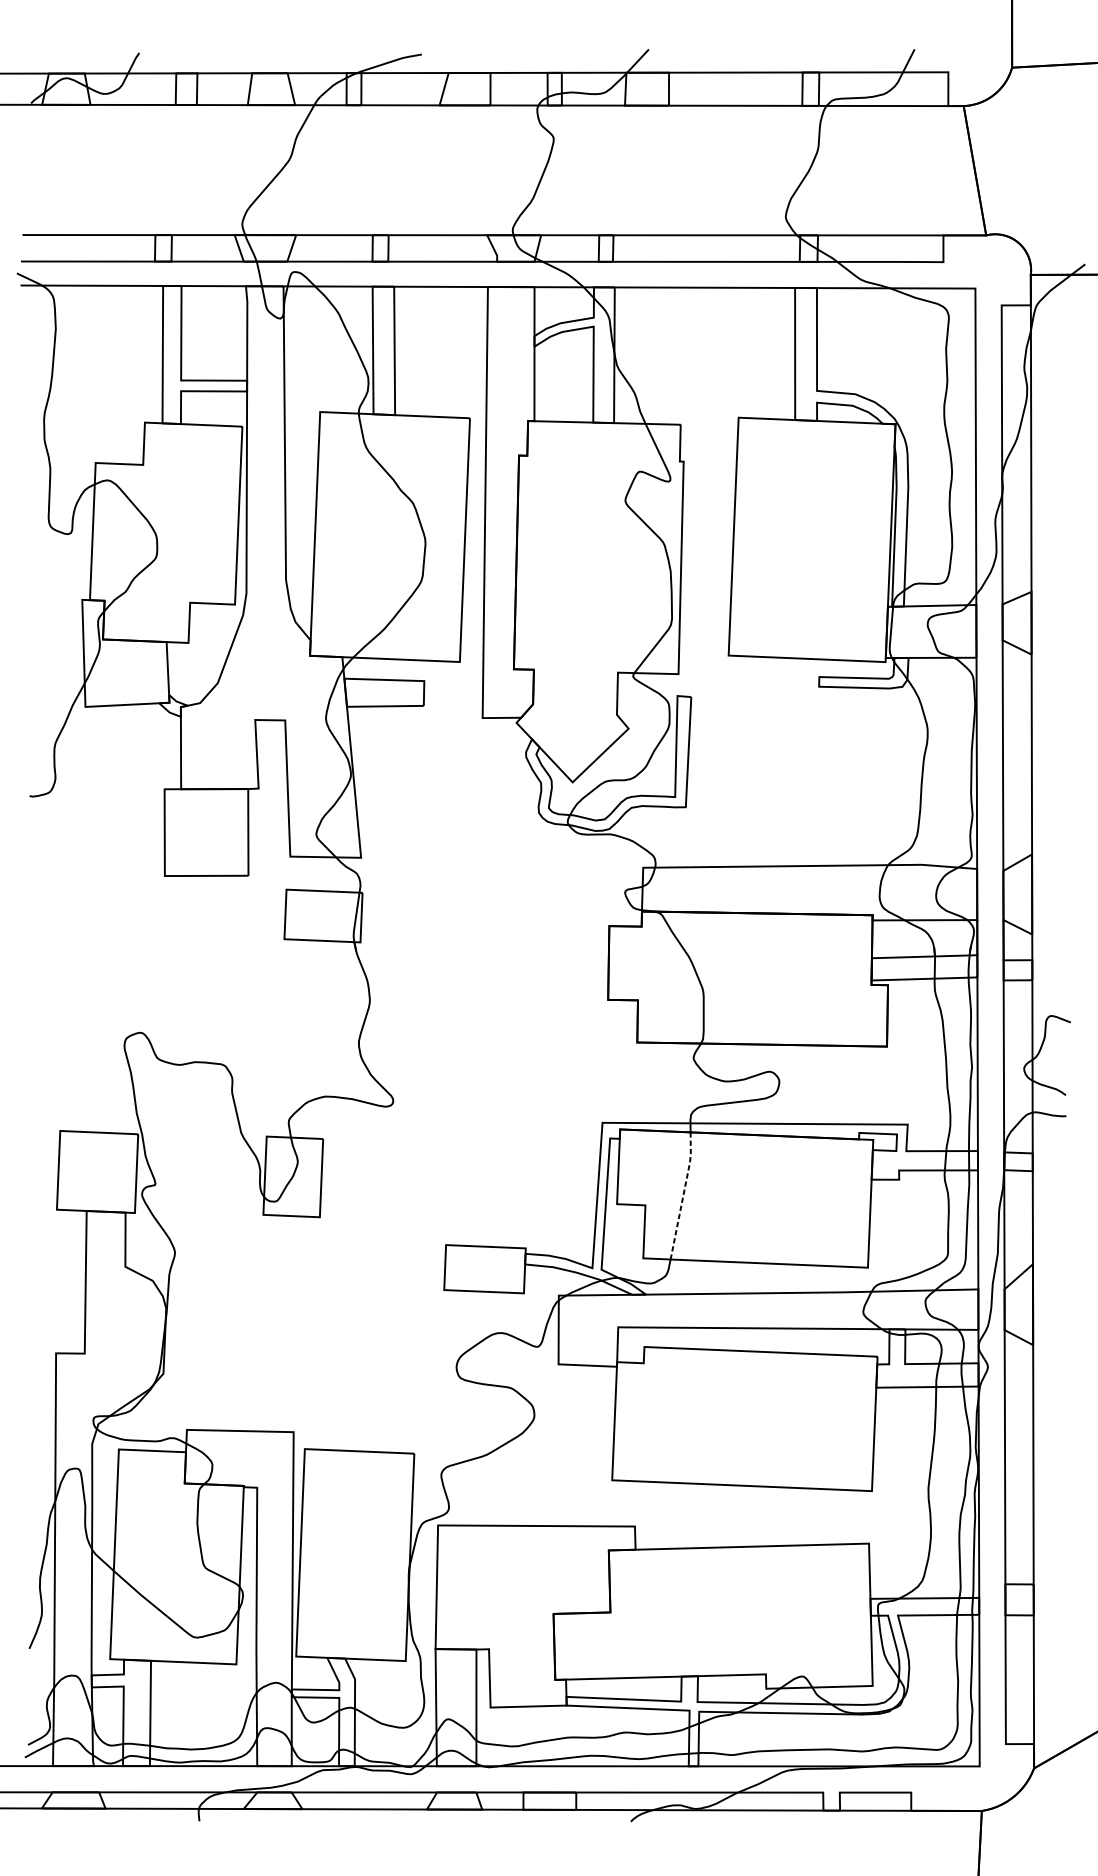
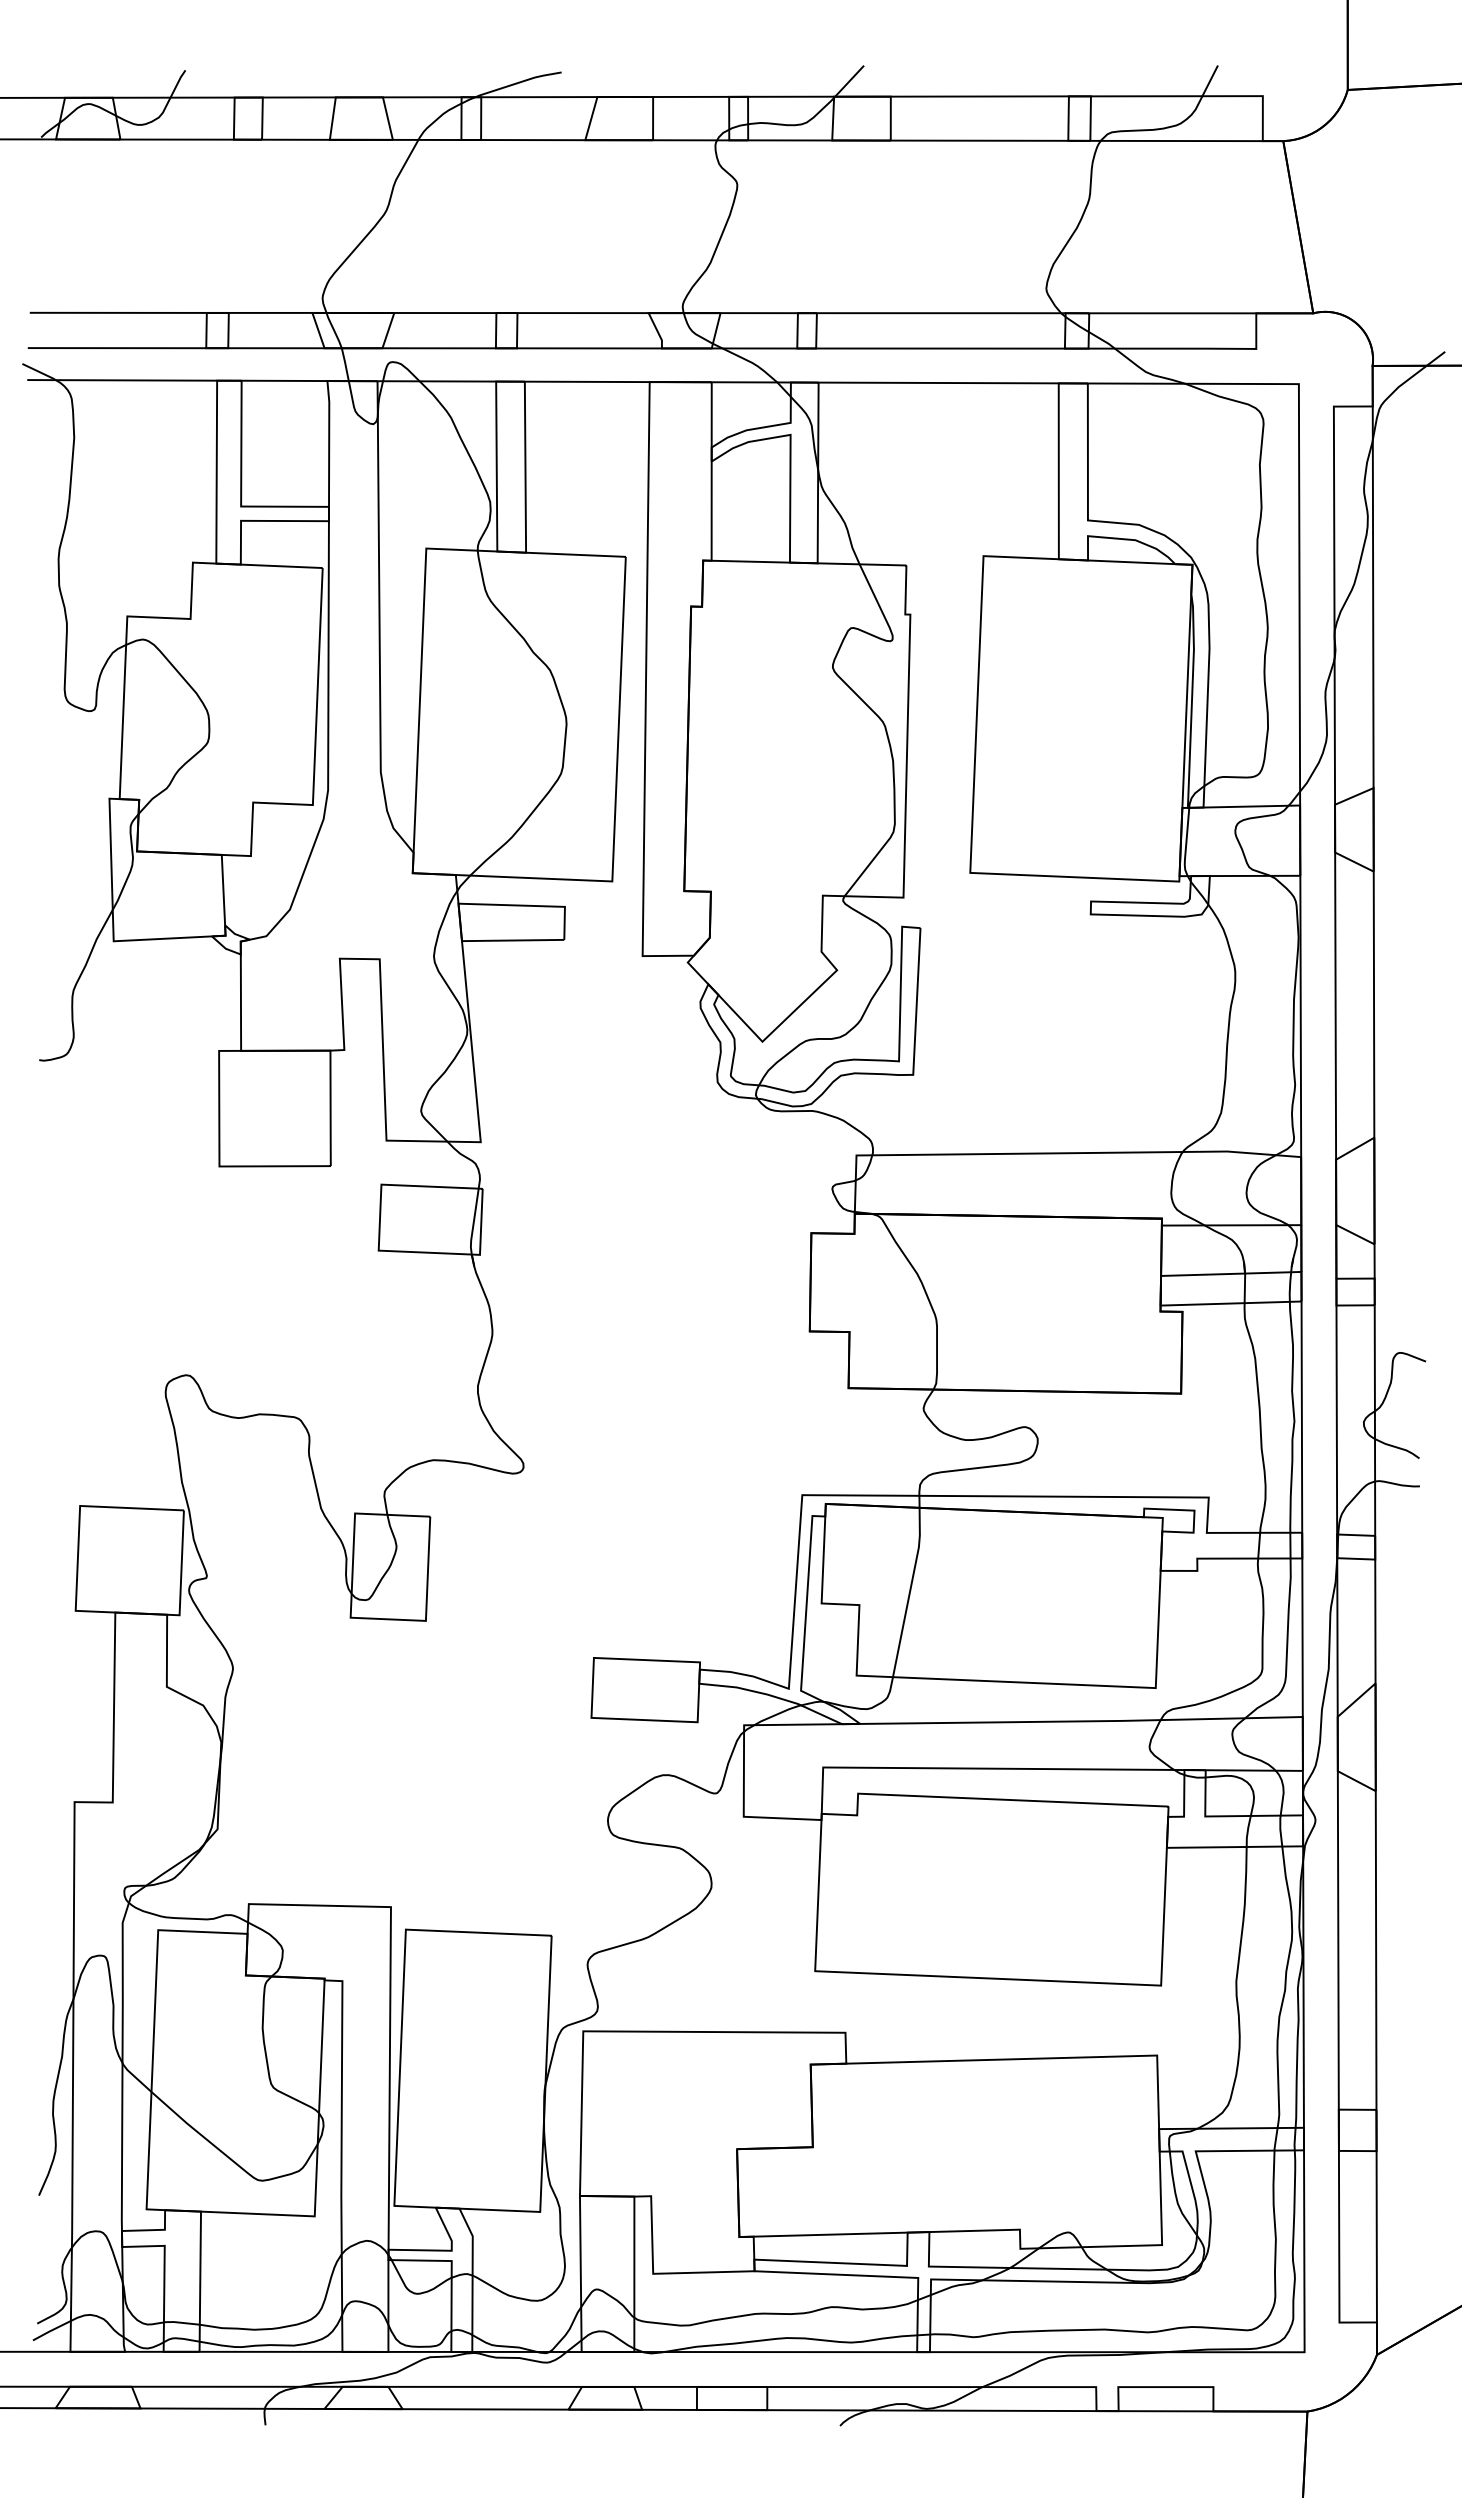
line: (683, 1195) -> (910, 1591), dashed -> solid

